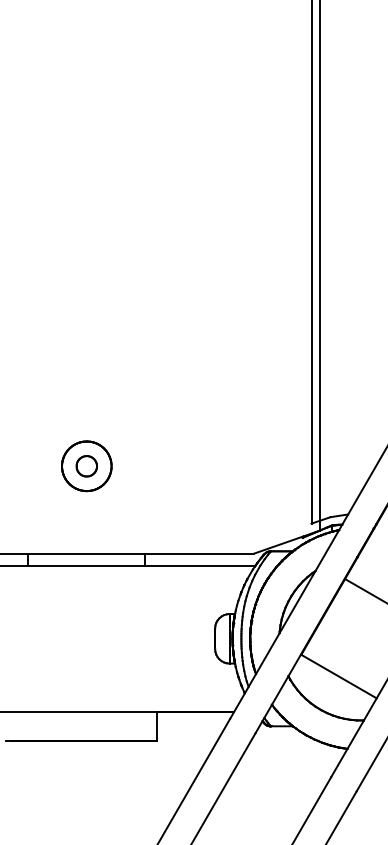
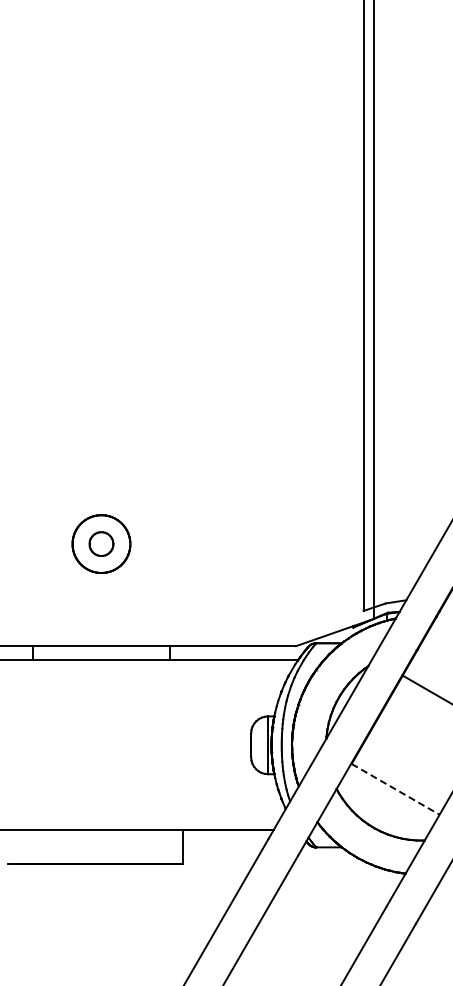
line: (338, 676) -> (395, 789), solid -> dashed

